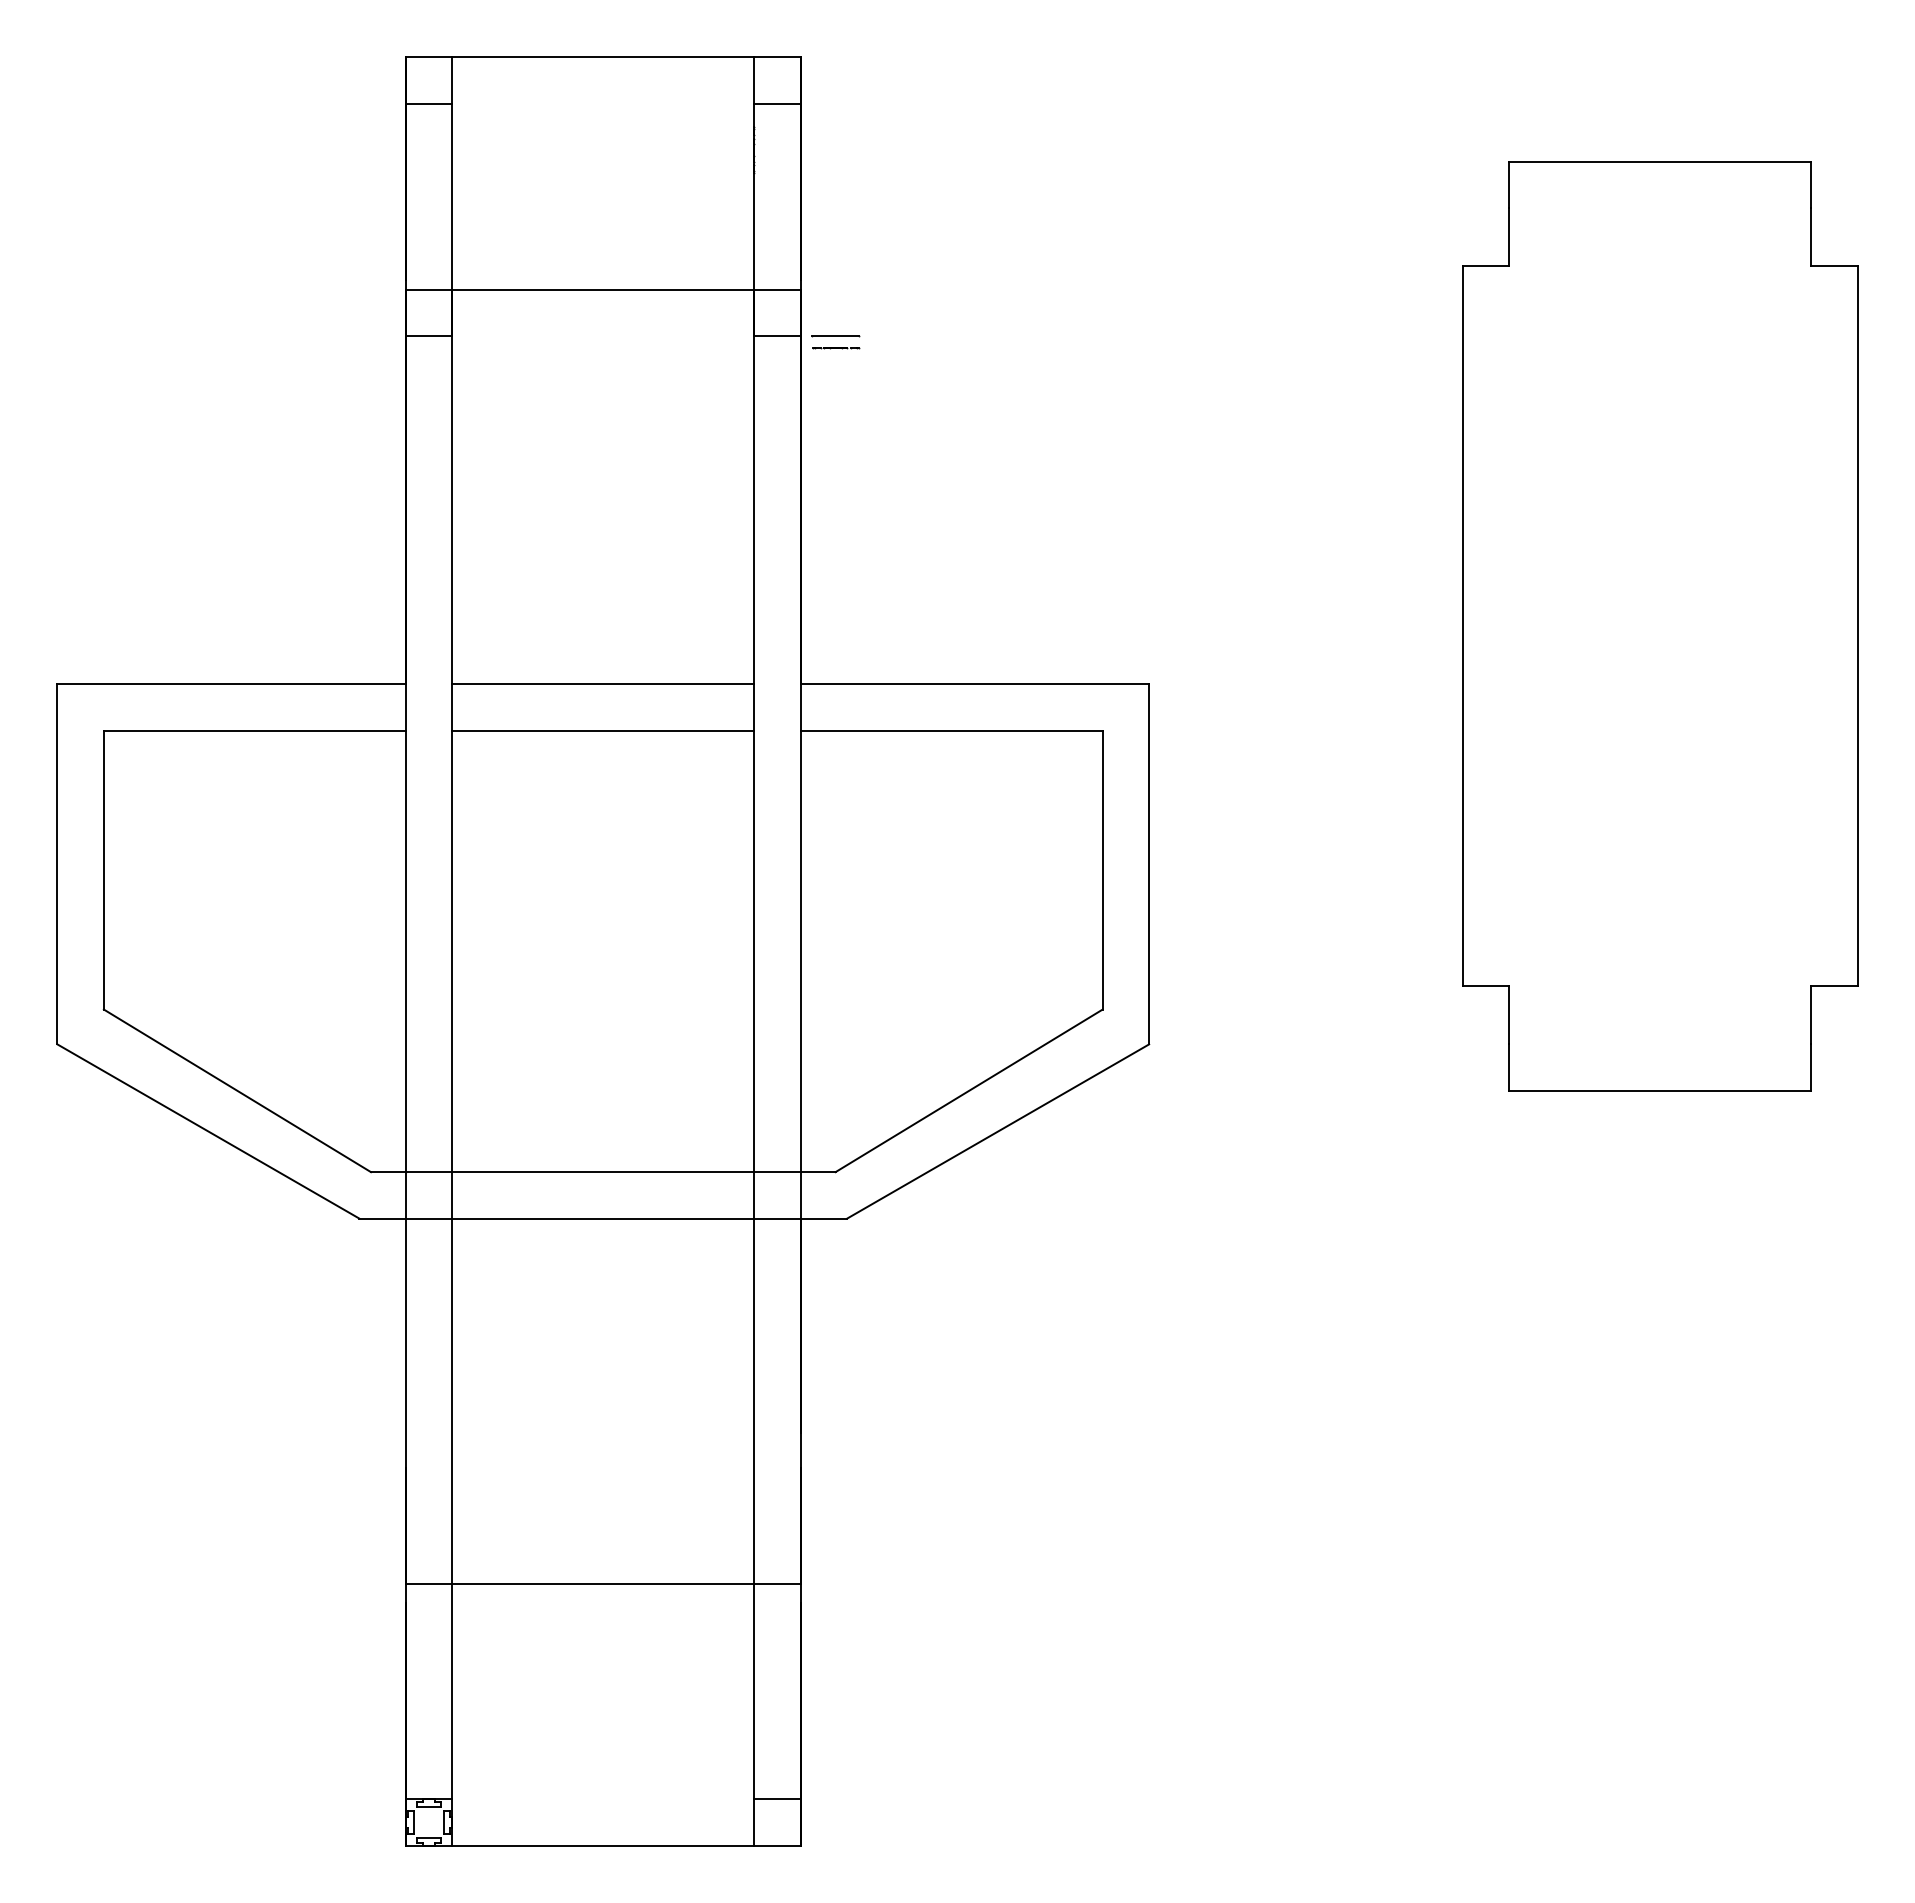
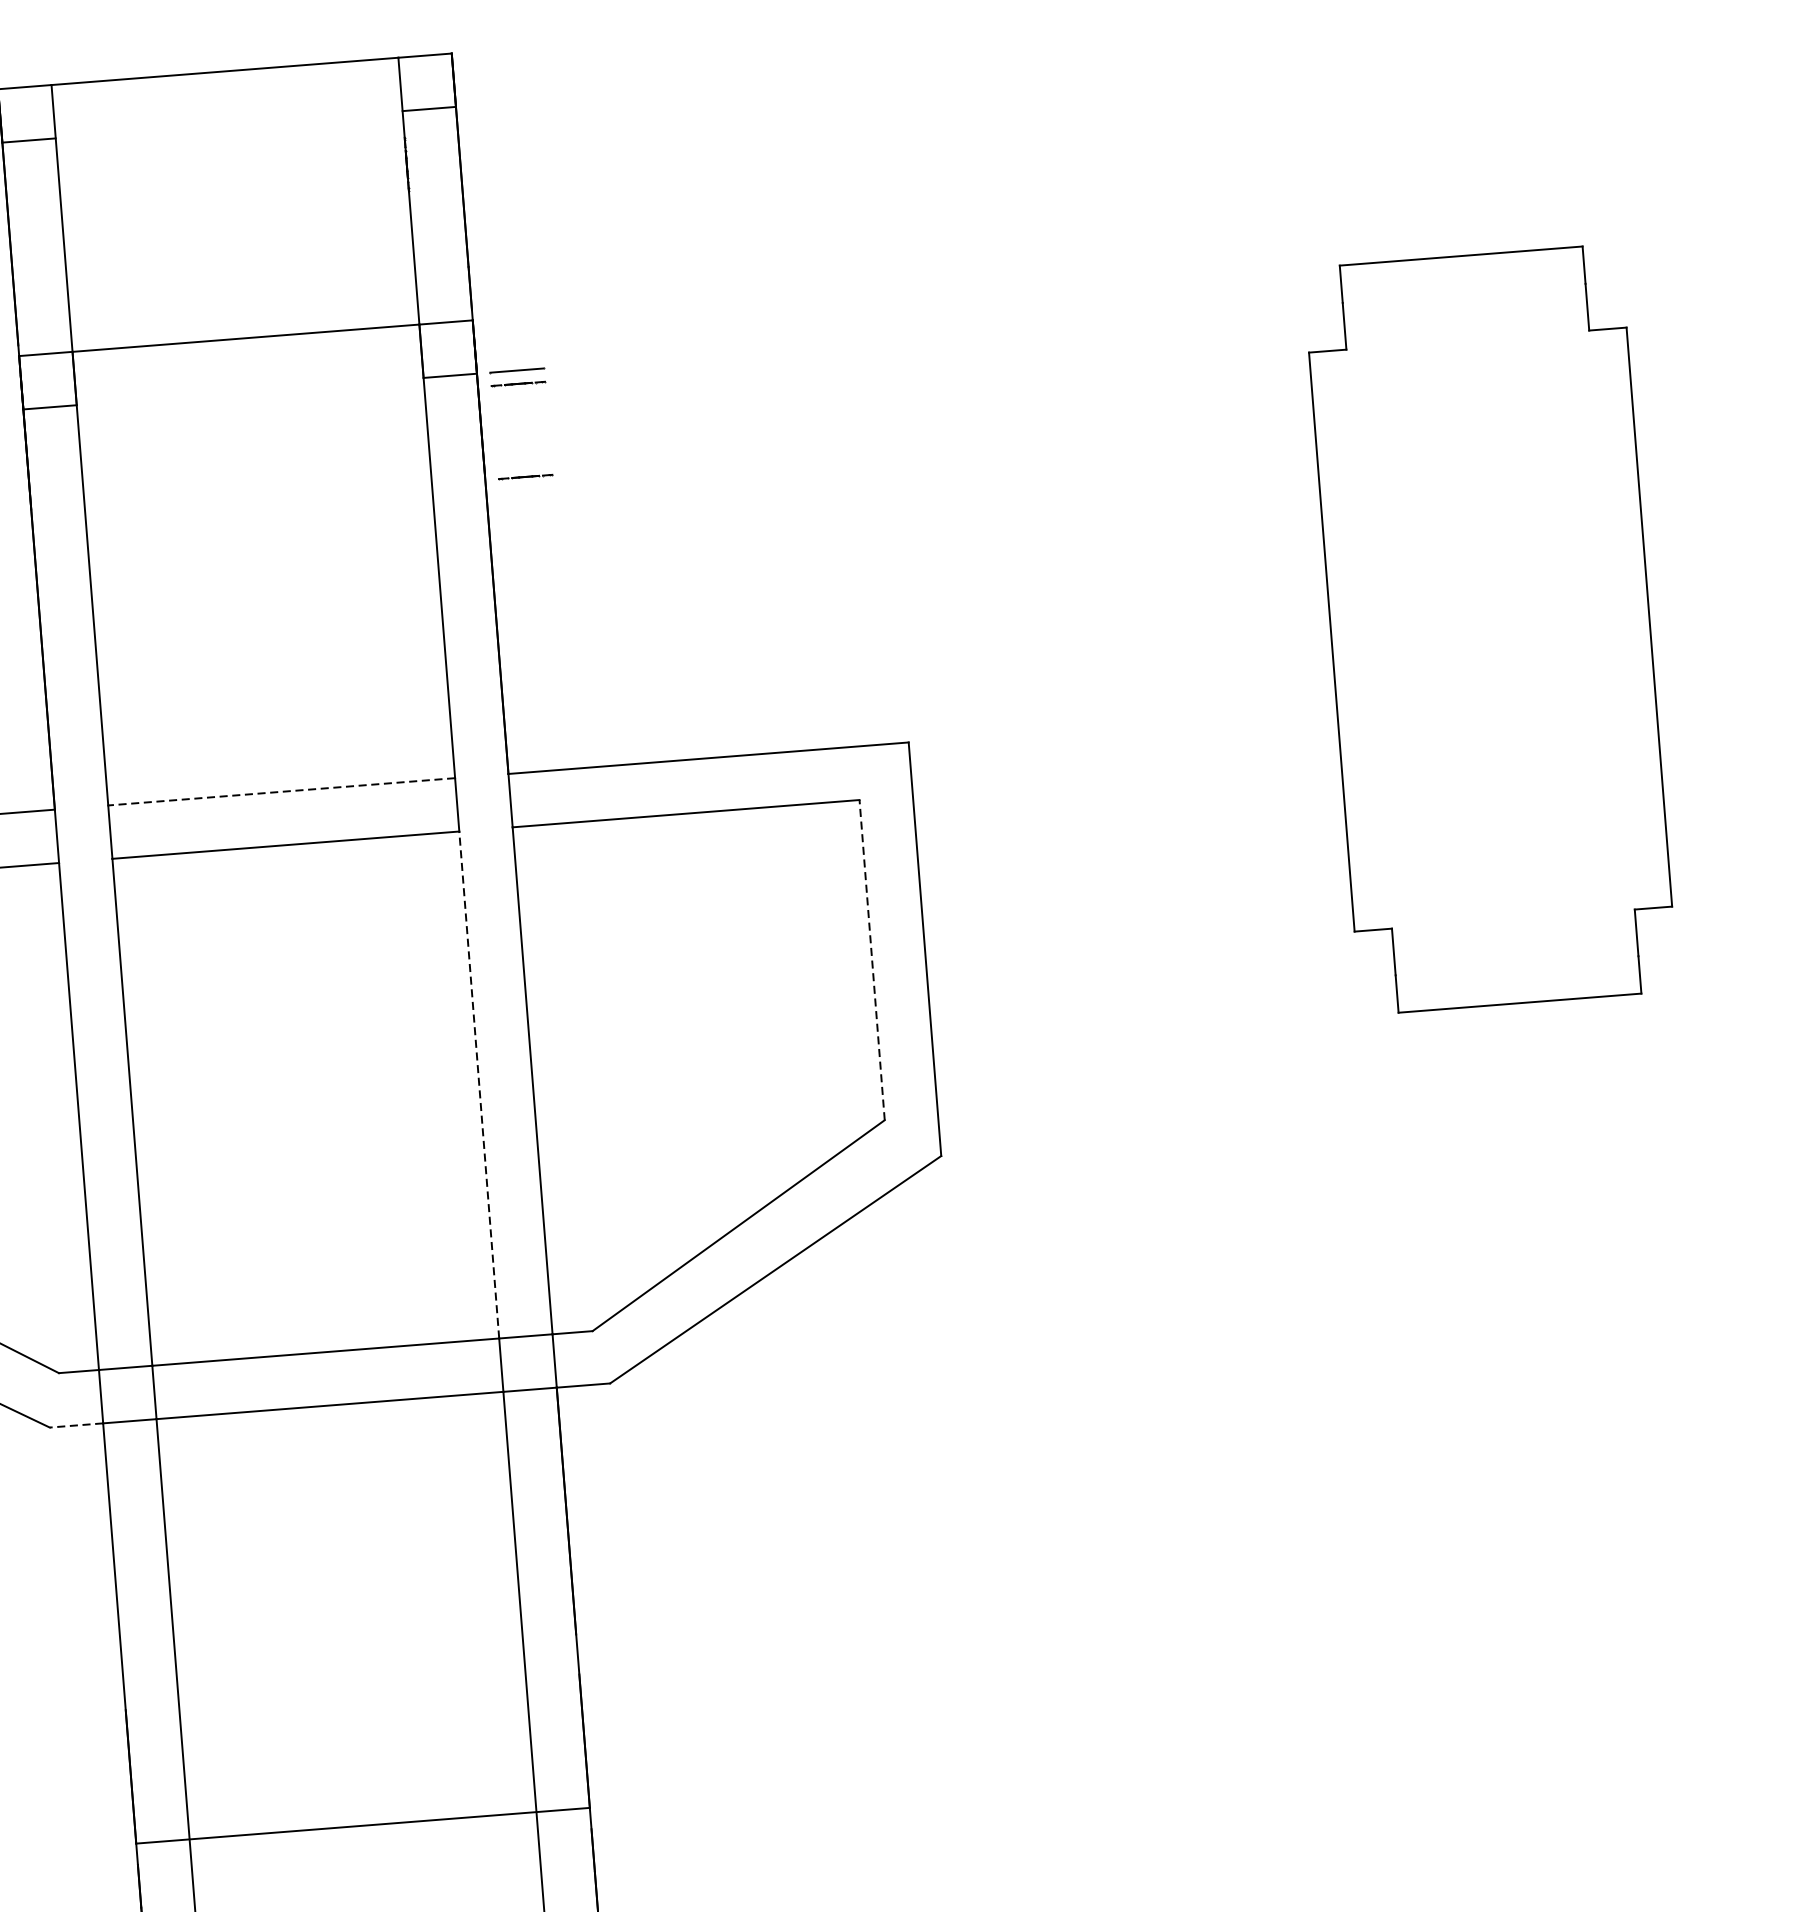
line: (836, 429) -> (526, 477), added
part: (1660, 626) -> (1490, 629), size x0.7
line: (603, 684) -> (281, 791), solid -> dashed
line: (1102, 869) -> (871, 959), solid -> dashed
line: (754, 951) -> (479, 1084), solid -> dashed
line: (382, 1218) -> (76, 1425), solid -> dashed

